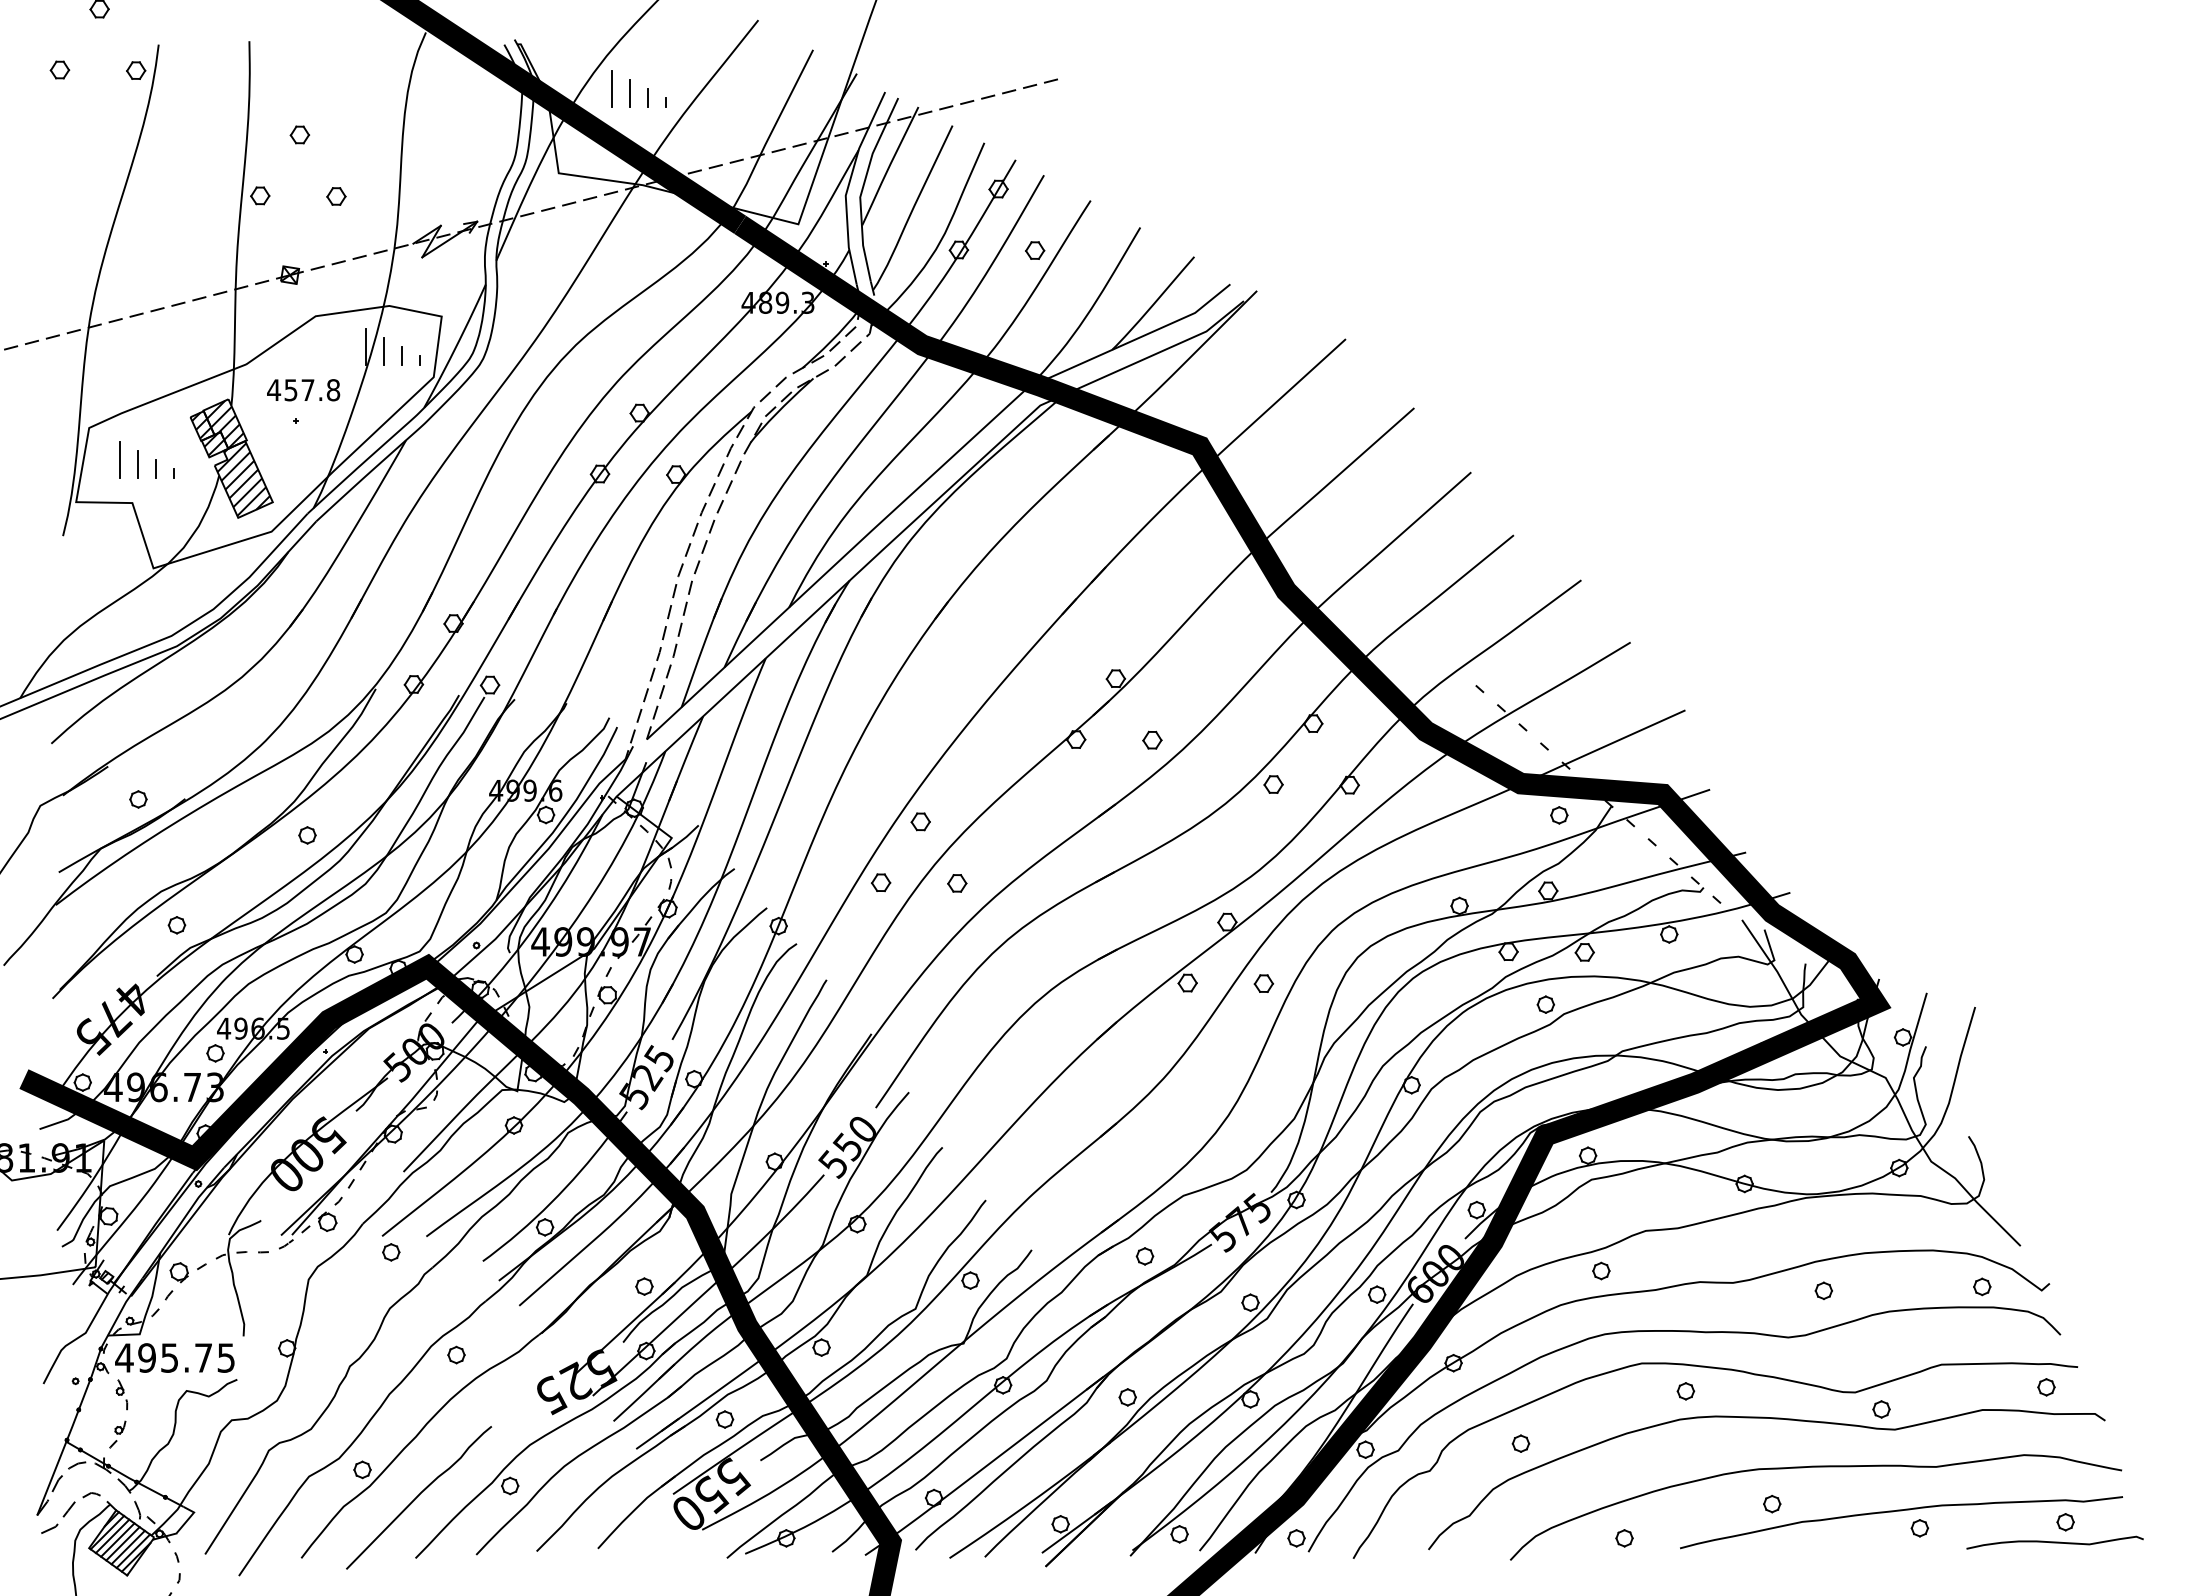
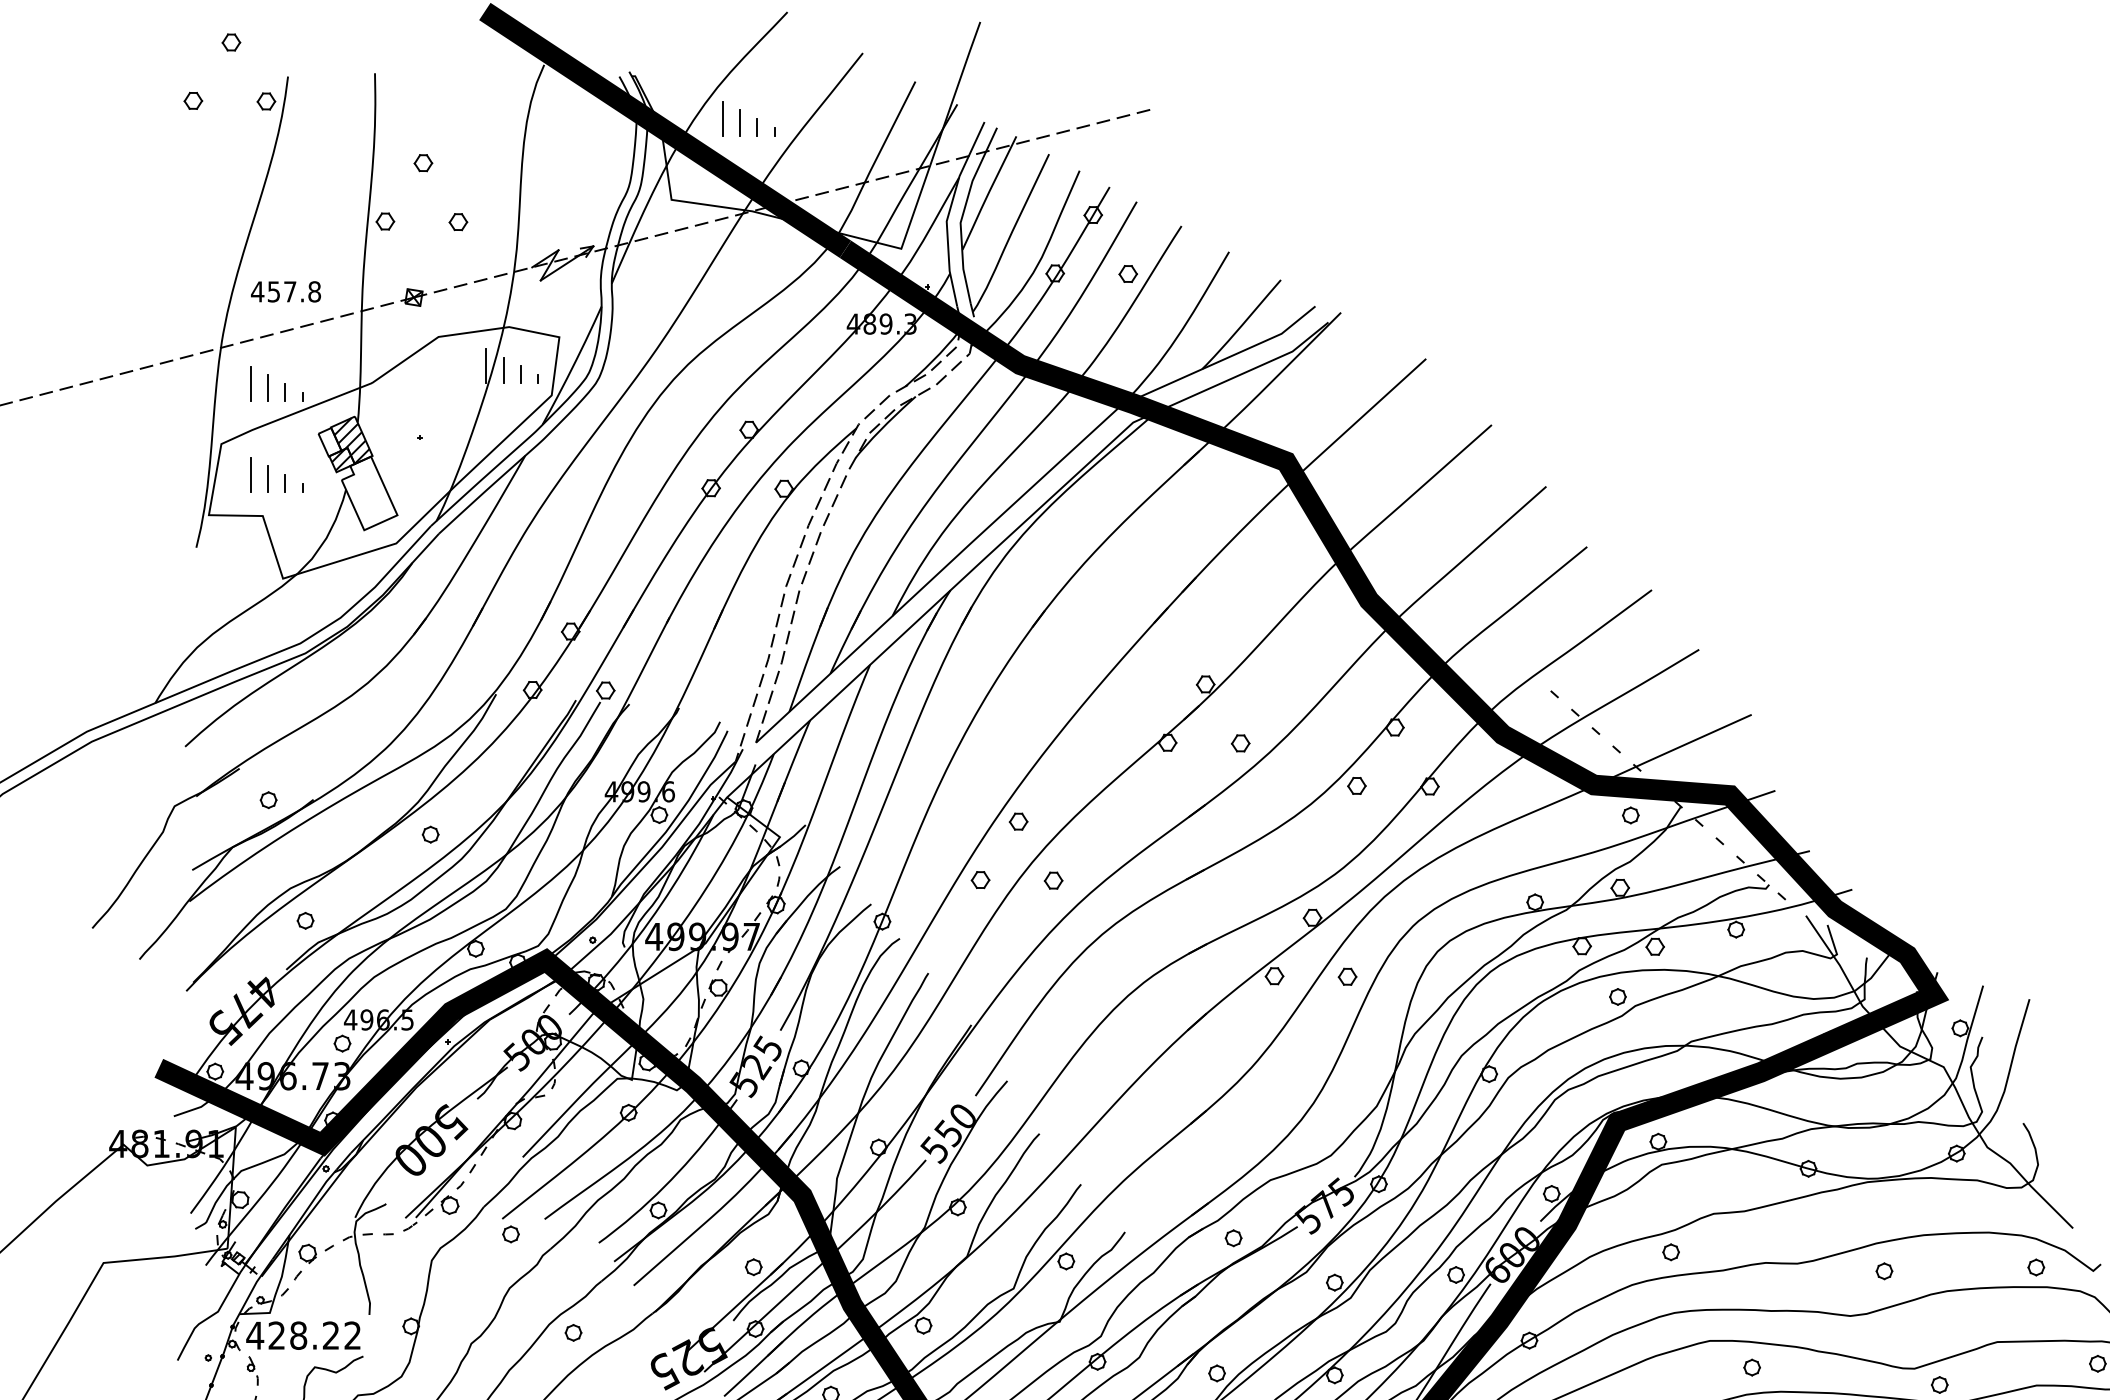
part: (138, 364) -> (268, 383), added
text: (303, 390) -> (285, 292), moved
hatch: (201, 425) -> (329, 441), removed
hatch: (243, 479) -> (369, 493), removed
text: (186, 1357) -> (314, 1335), 495.75 -> 428.22

